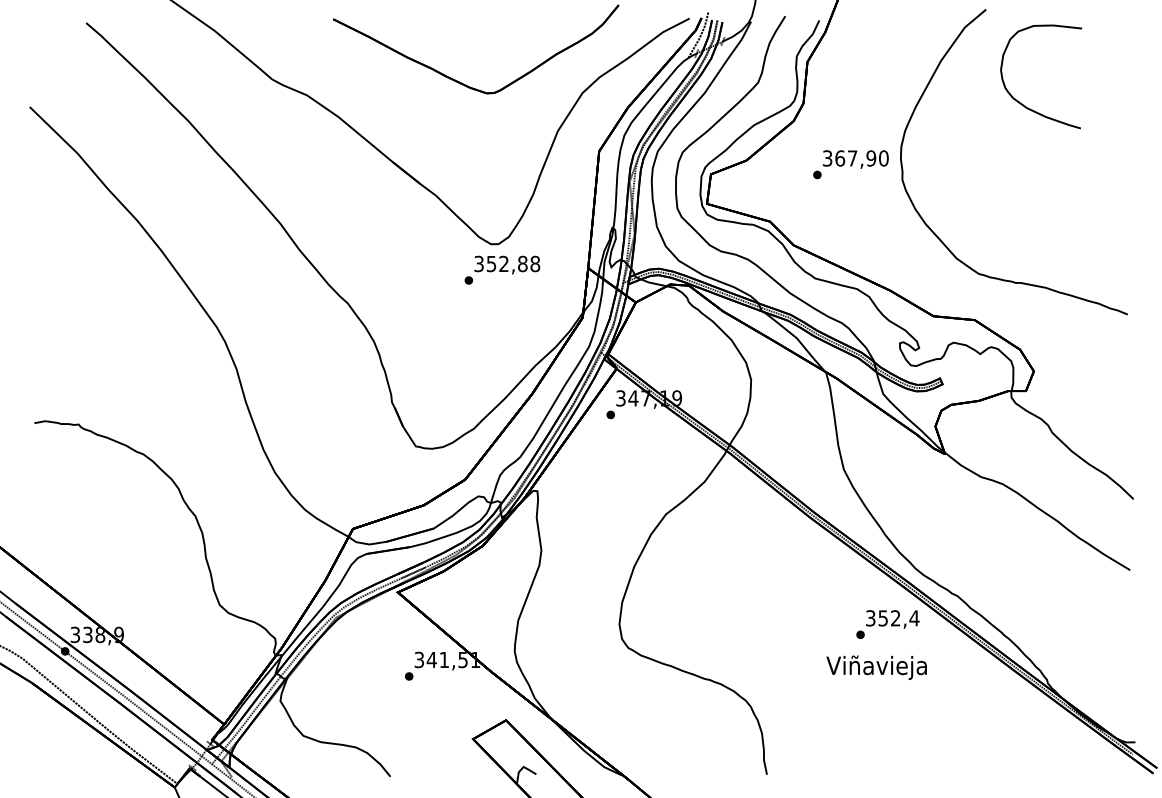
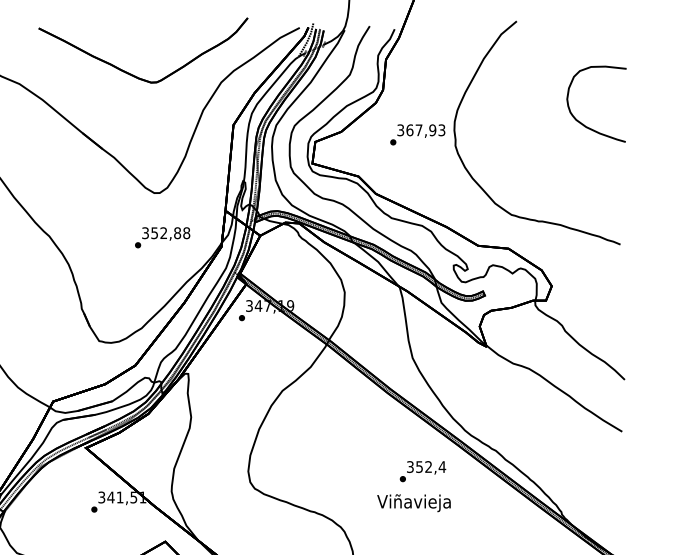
part: (1022, 103) -> (582, 123), moved
text: (883, 158) -> (441, 130), 367,90 -> 367,93
text: (502, 269) -> (162, 237), moved
text: (887, 624) -> (422, 471), moved
text: (876, 667) -> (413, 503), moved

